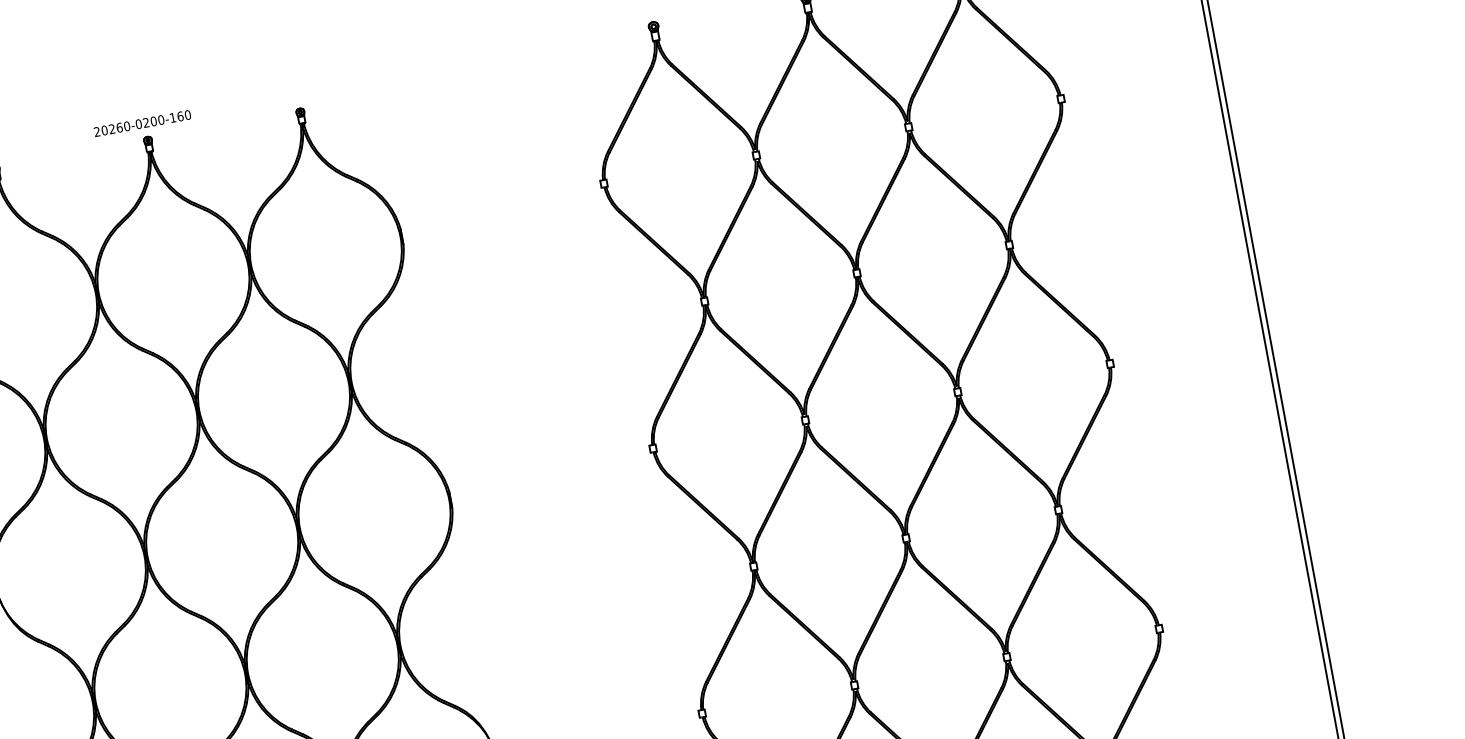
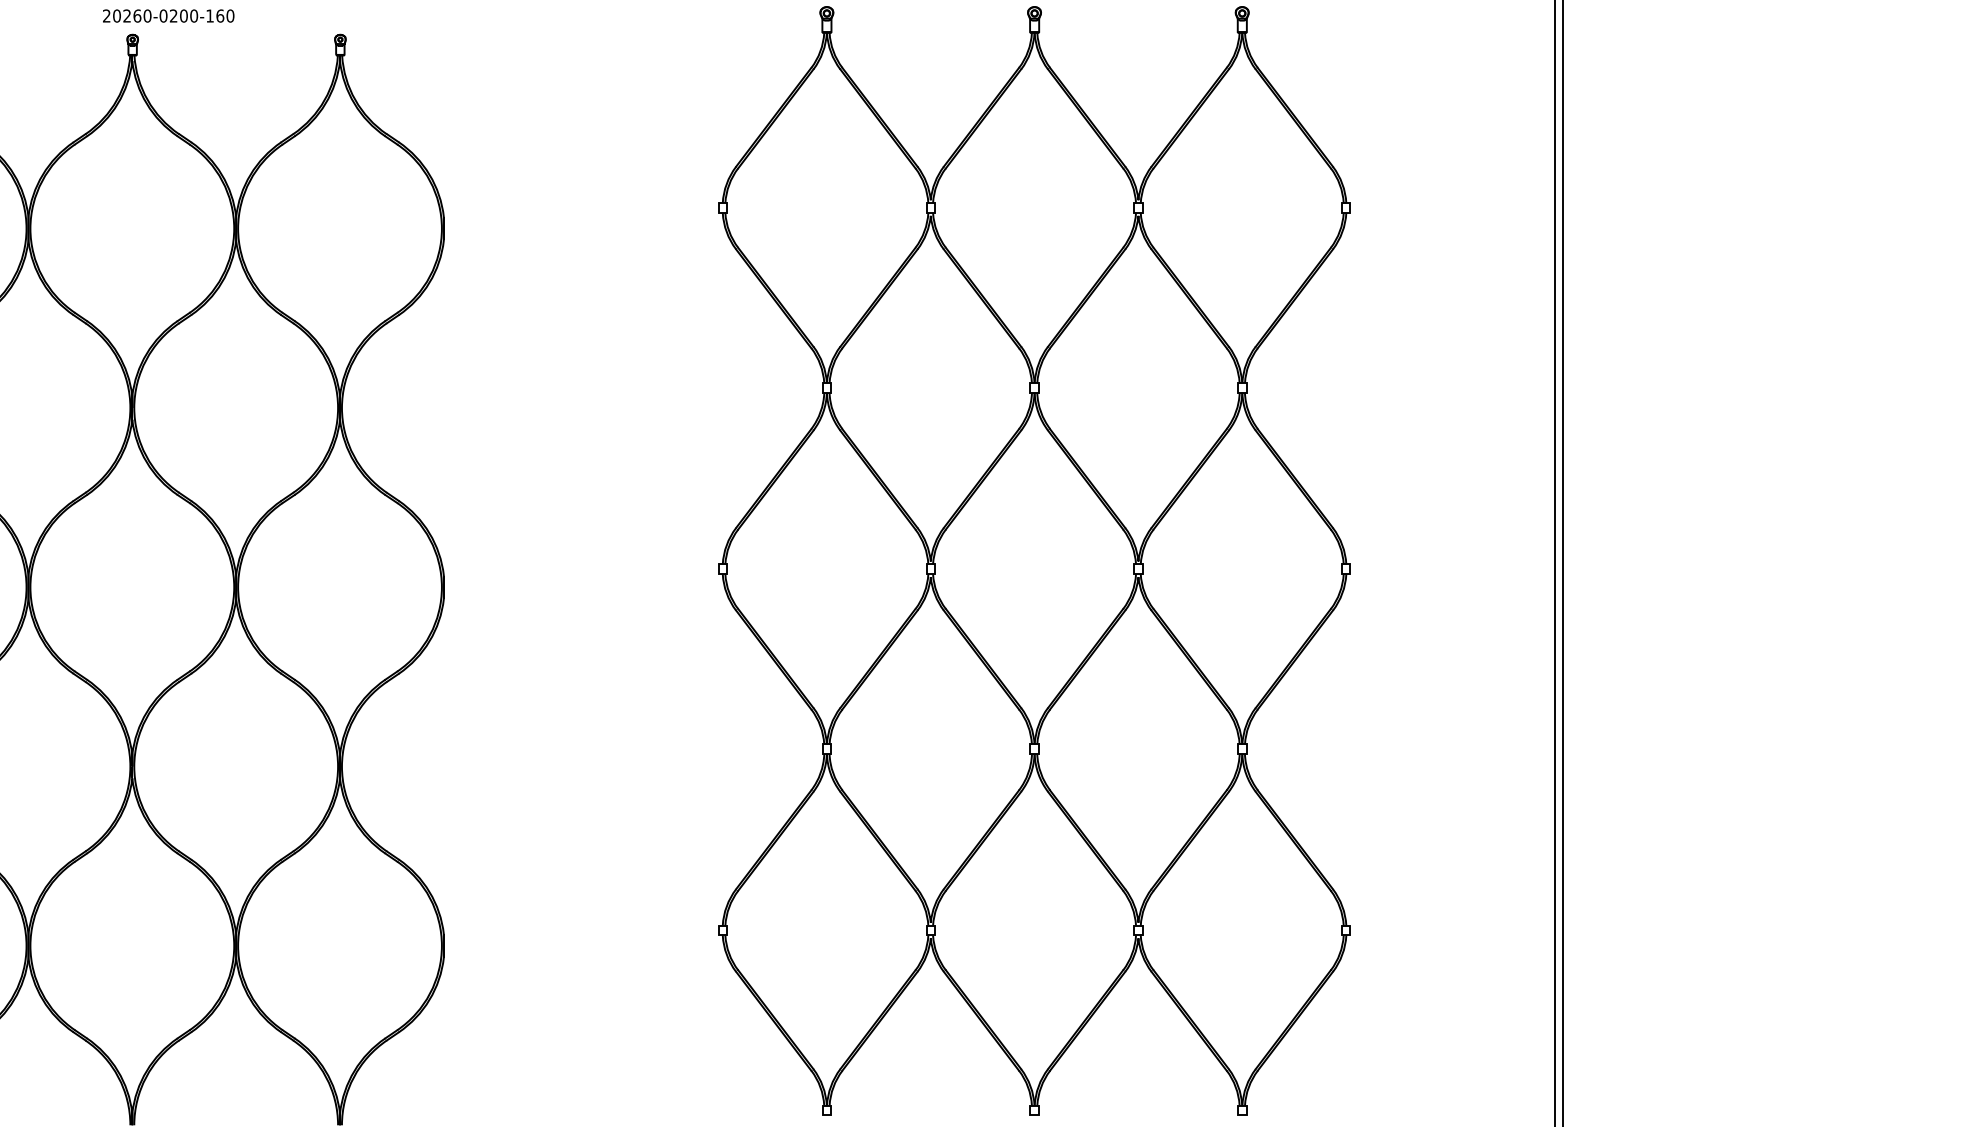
text: (142, 123) -> (168, 15), moved

